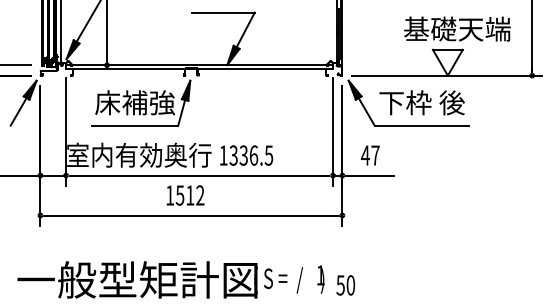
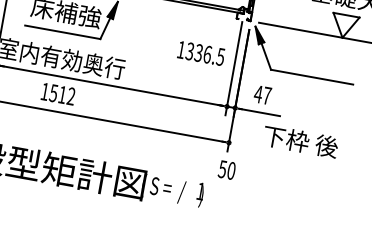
text: (421, 102) -> (300, 141), moved
text: (246, 155) -> (201, 53), moved
text: (185, 195) -> (58, 94), moved
text: (345, 285) -> (226, 170), moved

